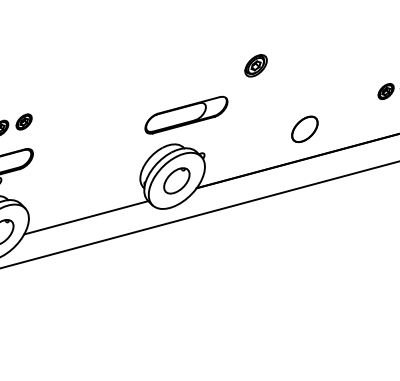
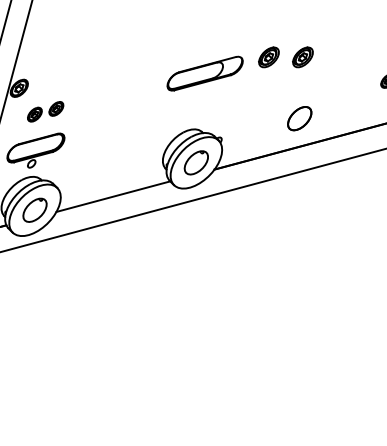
part: (292, 65) -> (302, 57), added
part: (185, 115) -> (204, 73), moved
part: (304, 129) -> (299, 118), moved

